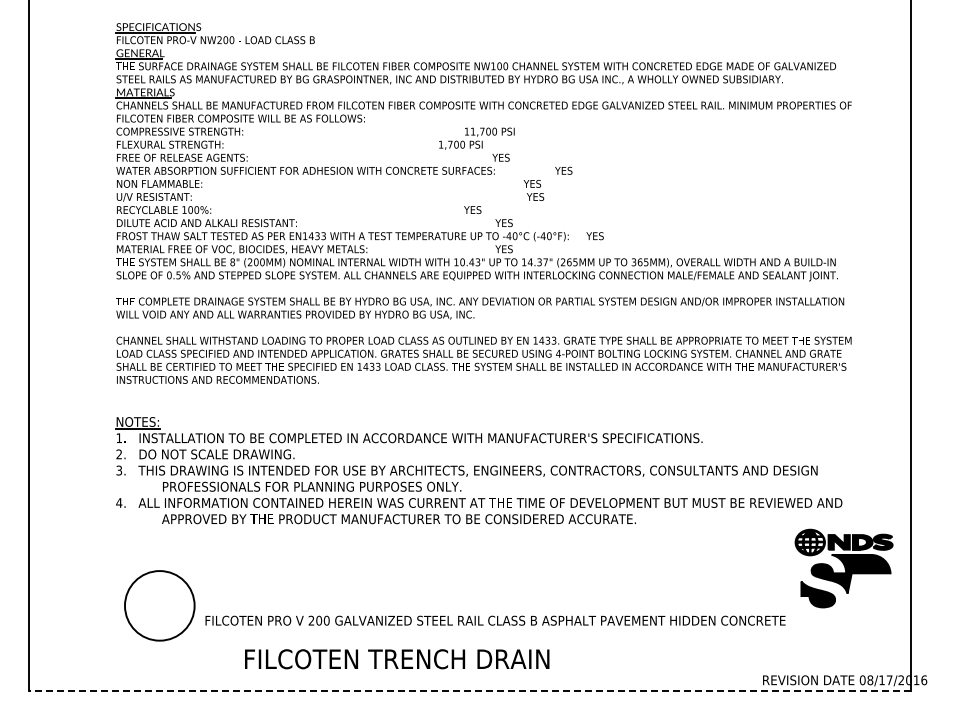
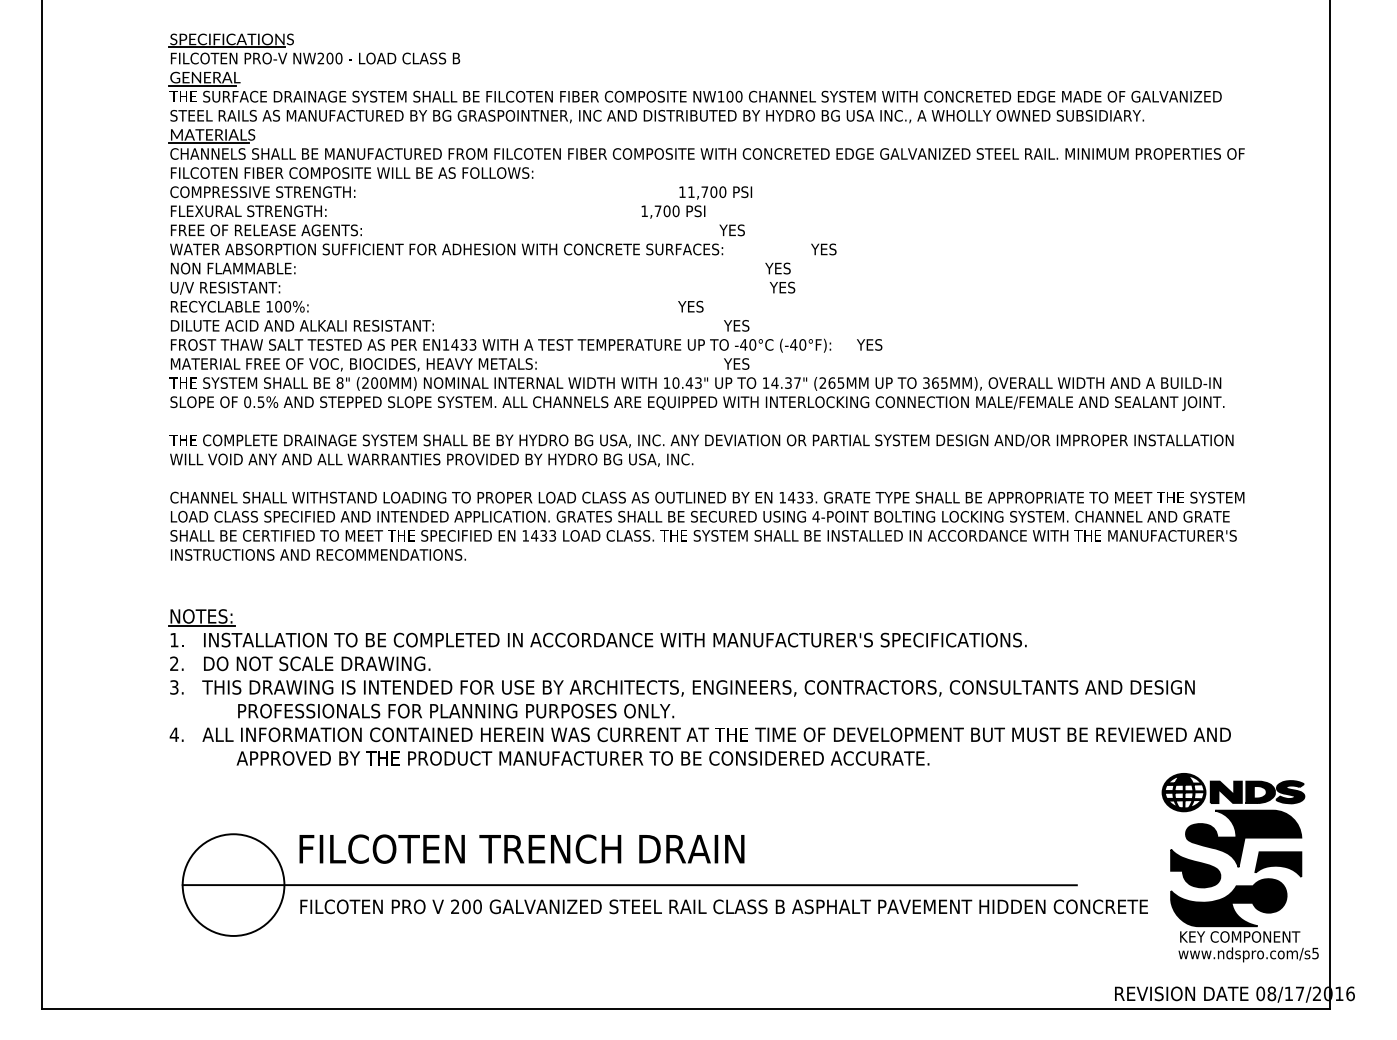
line: (430, 605) -> (629, 884), added
part: (851, 620) -> (1244, 906), added
text: (397, 659) -> (522, 849), moved
line: (469, 690) -> (686, 1008), dashed -> solid

